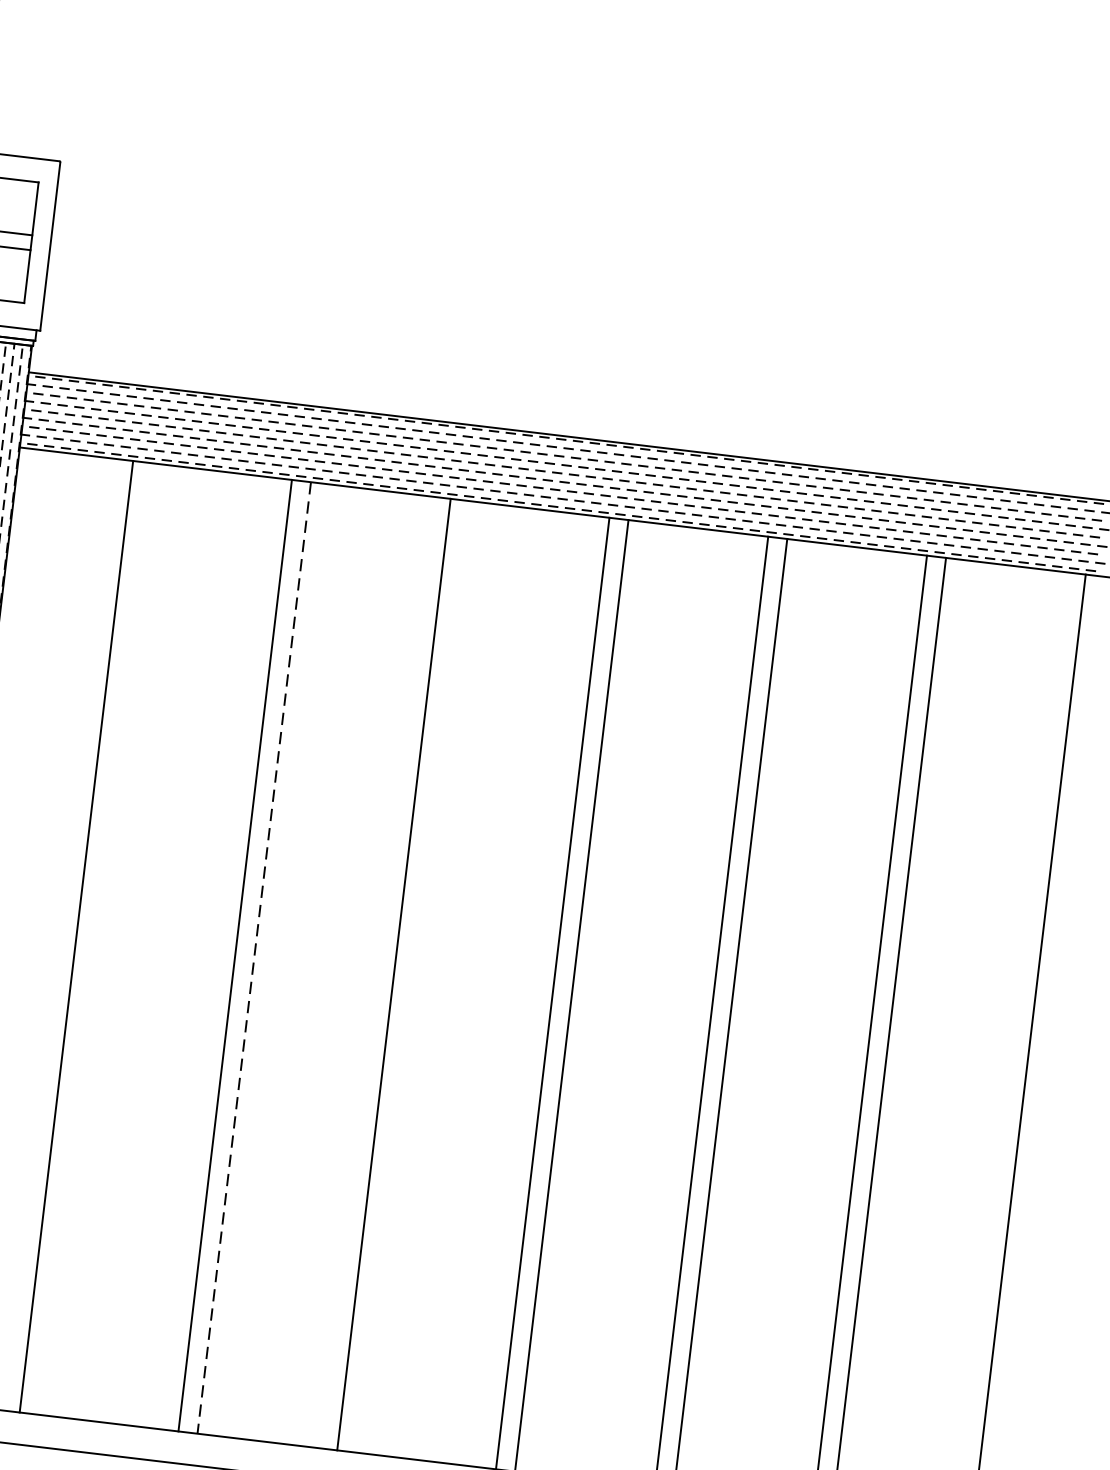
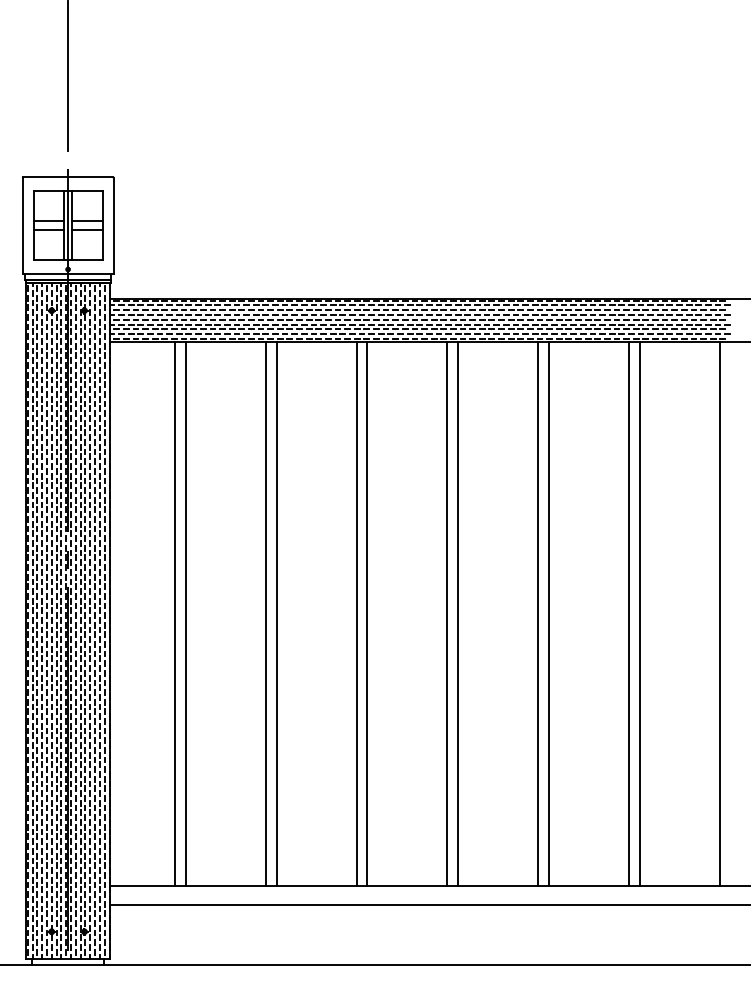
line: (95, 938) -> (185, 613), added
line: (254, 958) -> (276, 614), dashed -> solid
line: (413, 976) -> (367, 613), added

